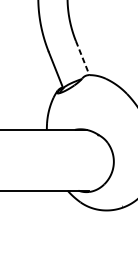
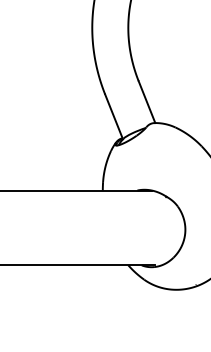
line: (83, 58) -> (147, 102), dashed -> solid

